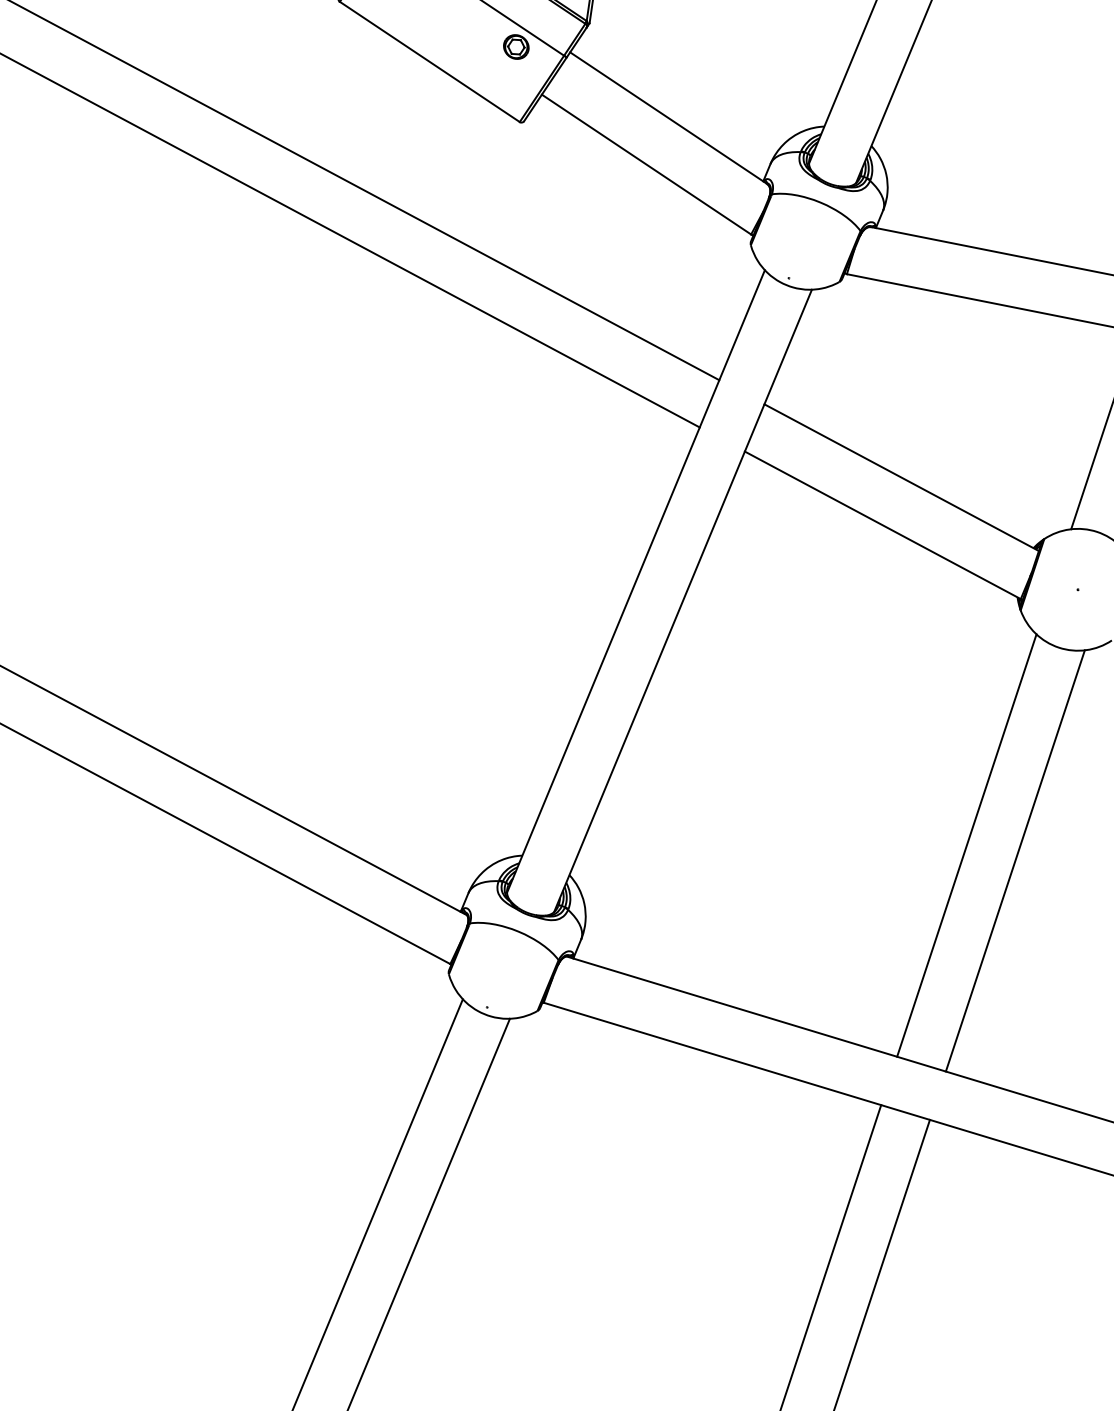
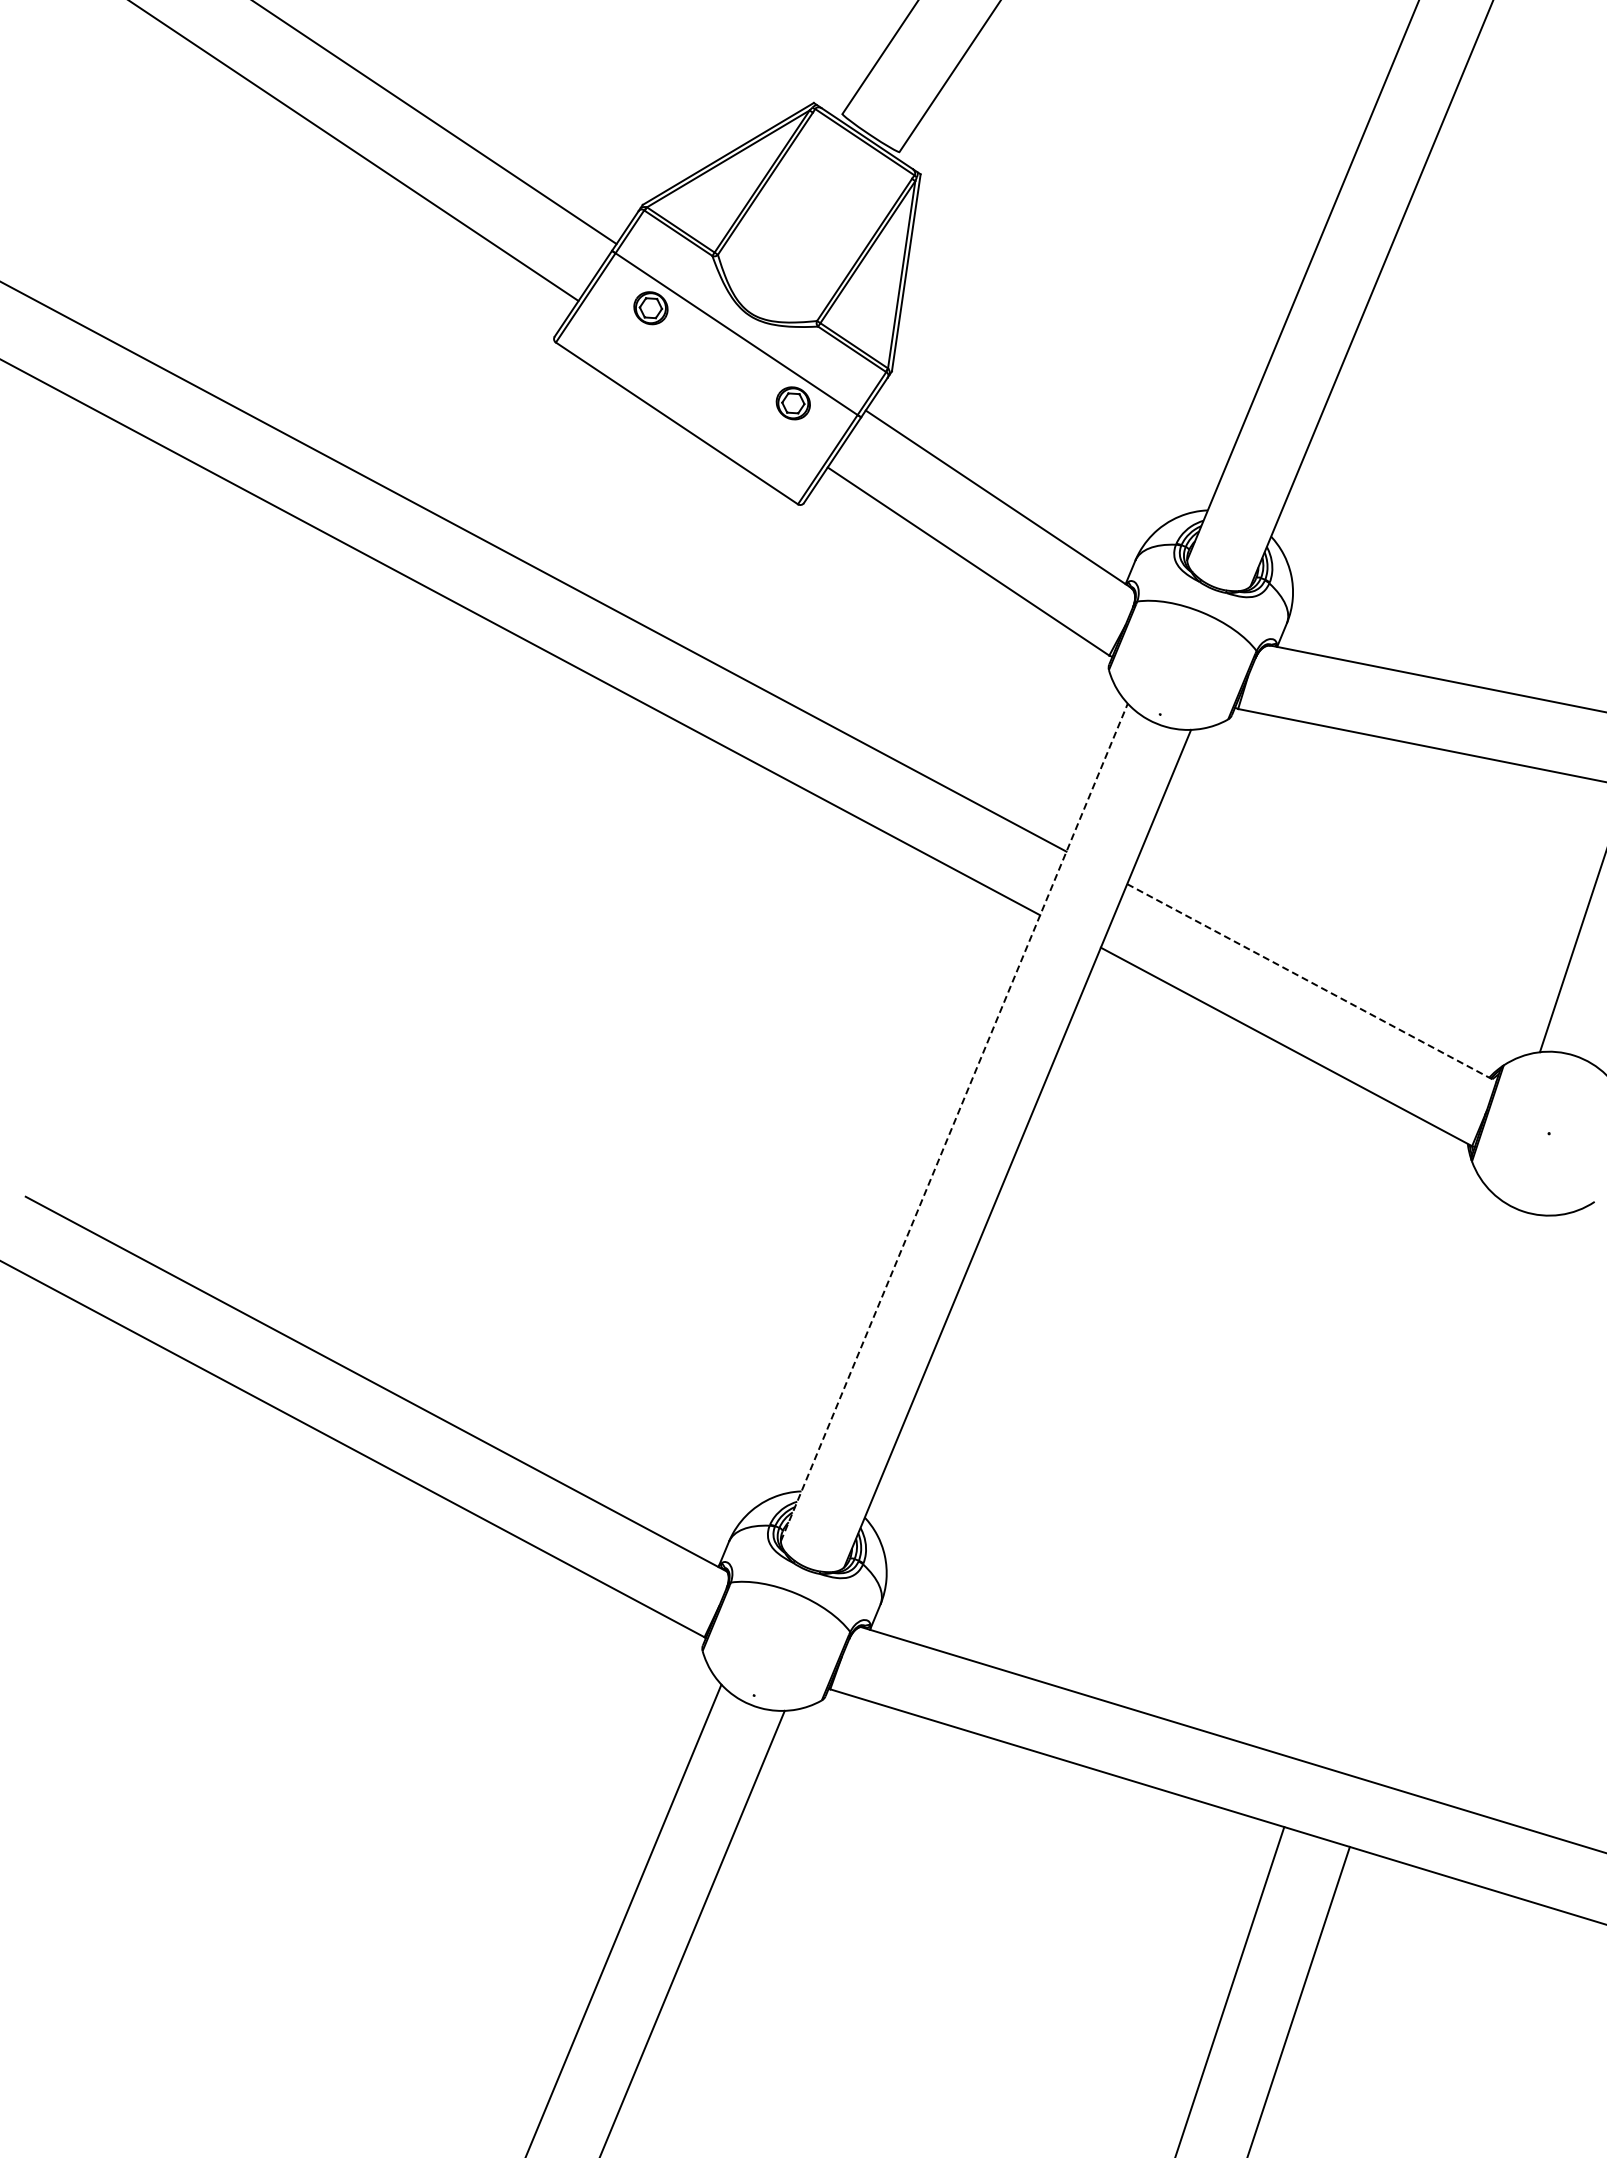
line: (902, 478) -> (1312, 983), solid -> dashed
line: (636, 581) -> (954, 1122), solid -> dashed
line: (966, 845) -> (1399, 1477), removed
line: (1015, 860) -> (1464, 1498), removed

